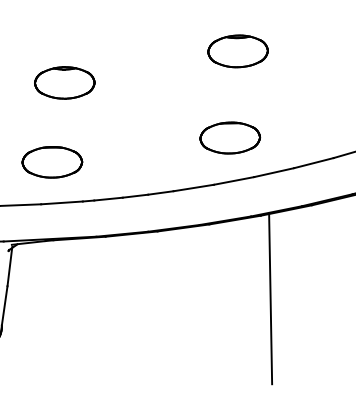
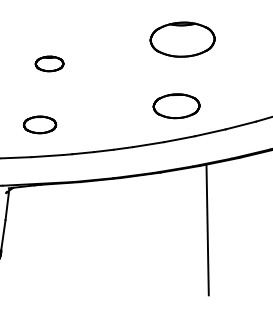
part: (237, 51) -> (182, 39), size x1.4
part: (64, 82) -> (49, 63), size x0.6
part: (52, 162) -> (40, 125), size x0.7

